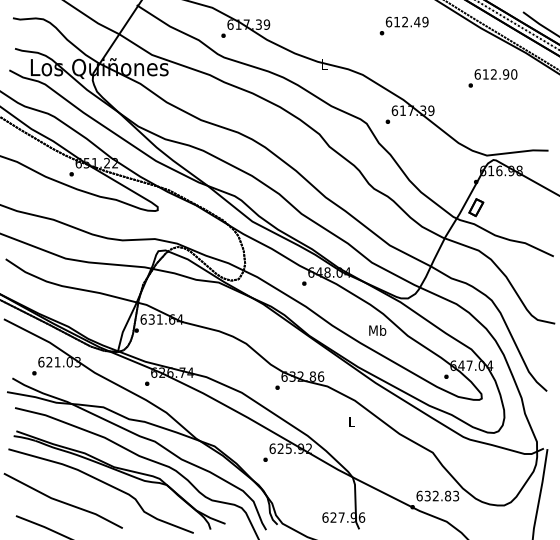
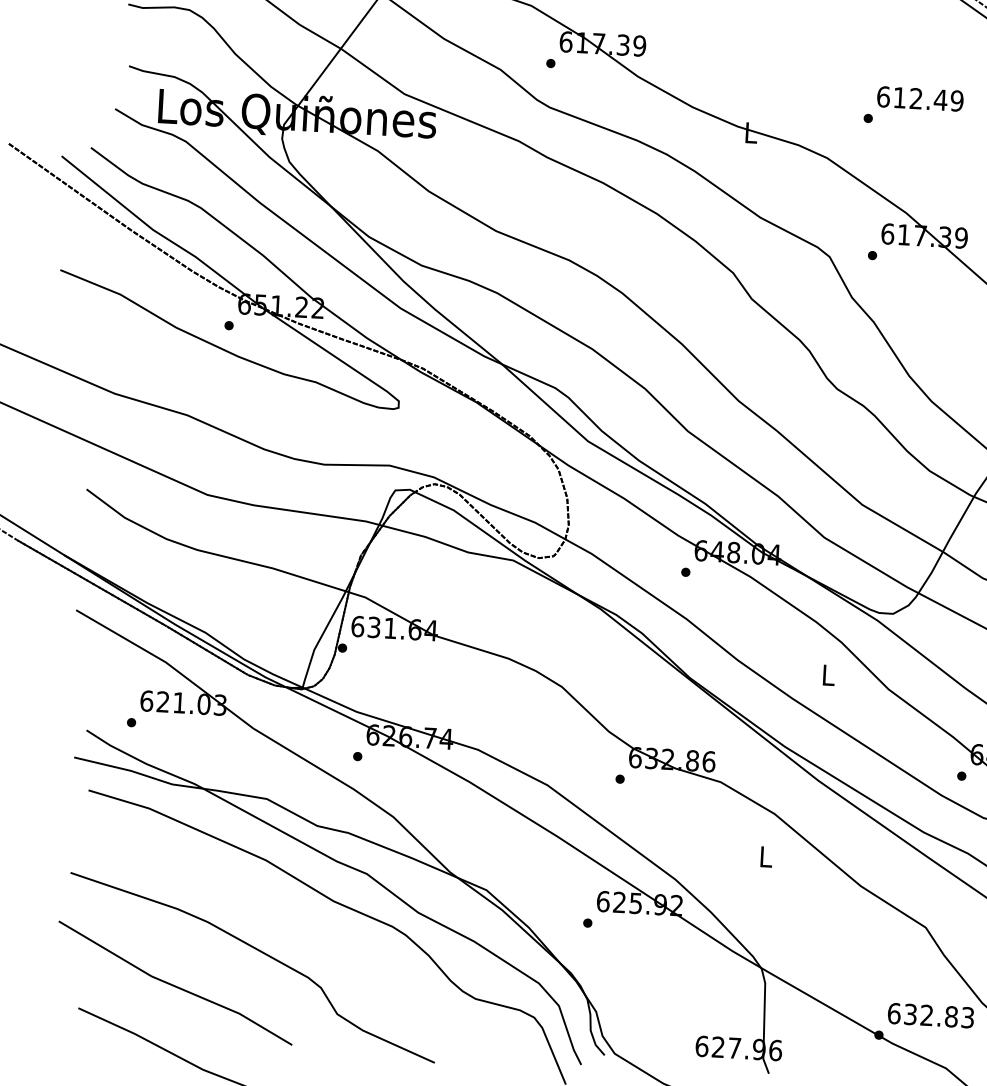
text: (403, 25) -> (912, 105), moved
text: (377, 330) -> (828, 675), Mb -> L
part: (122, 473) -> (297, 934), removed

